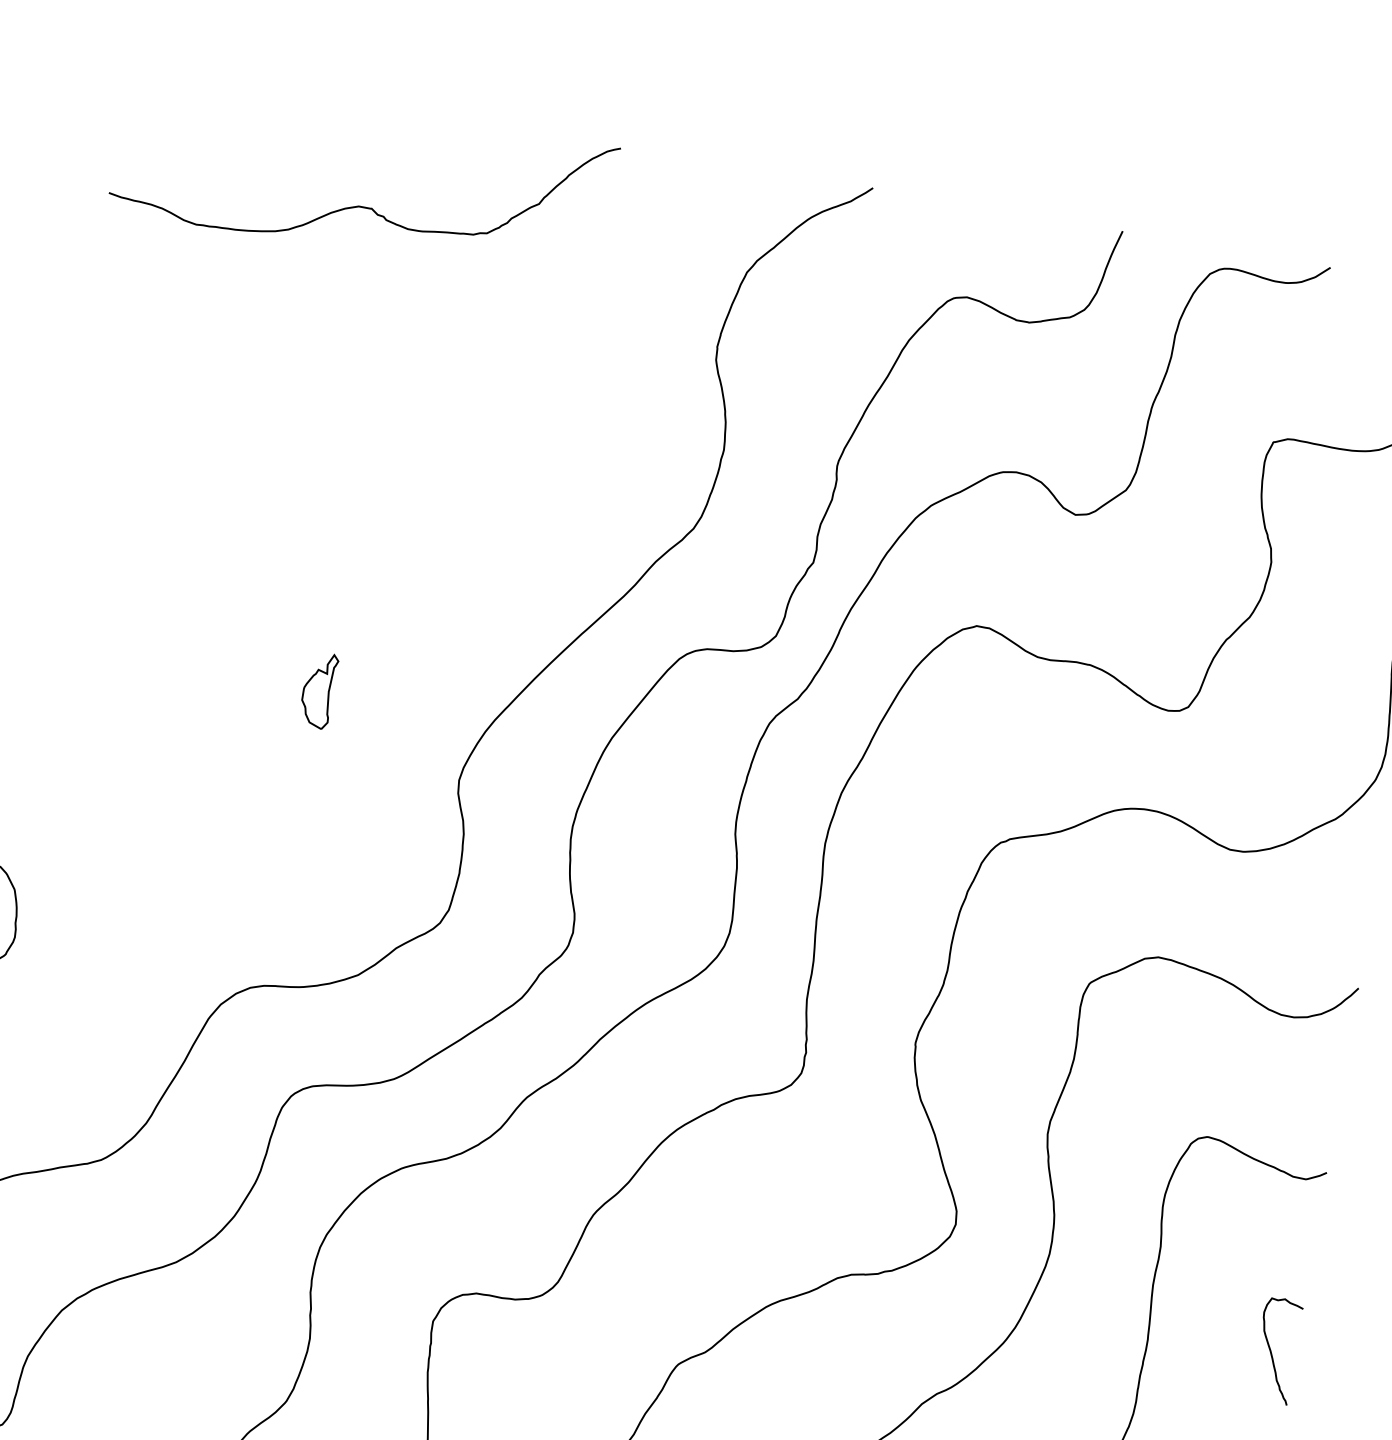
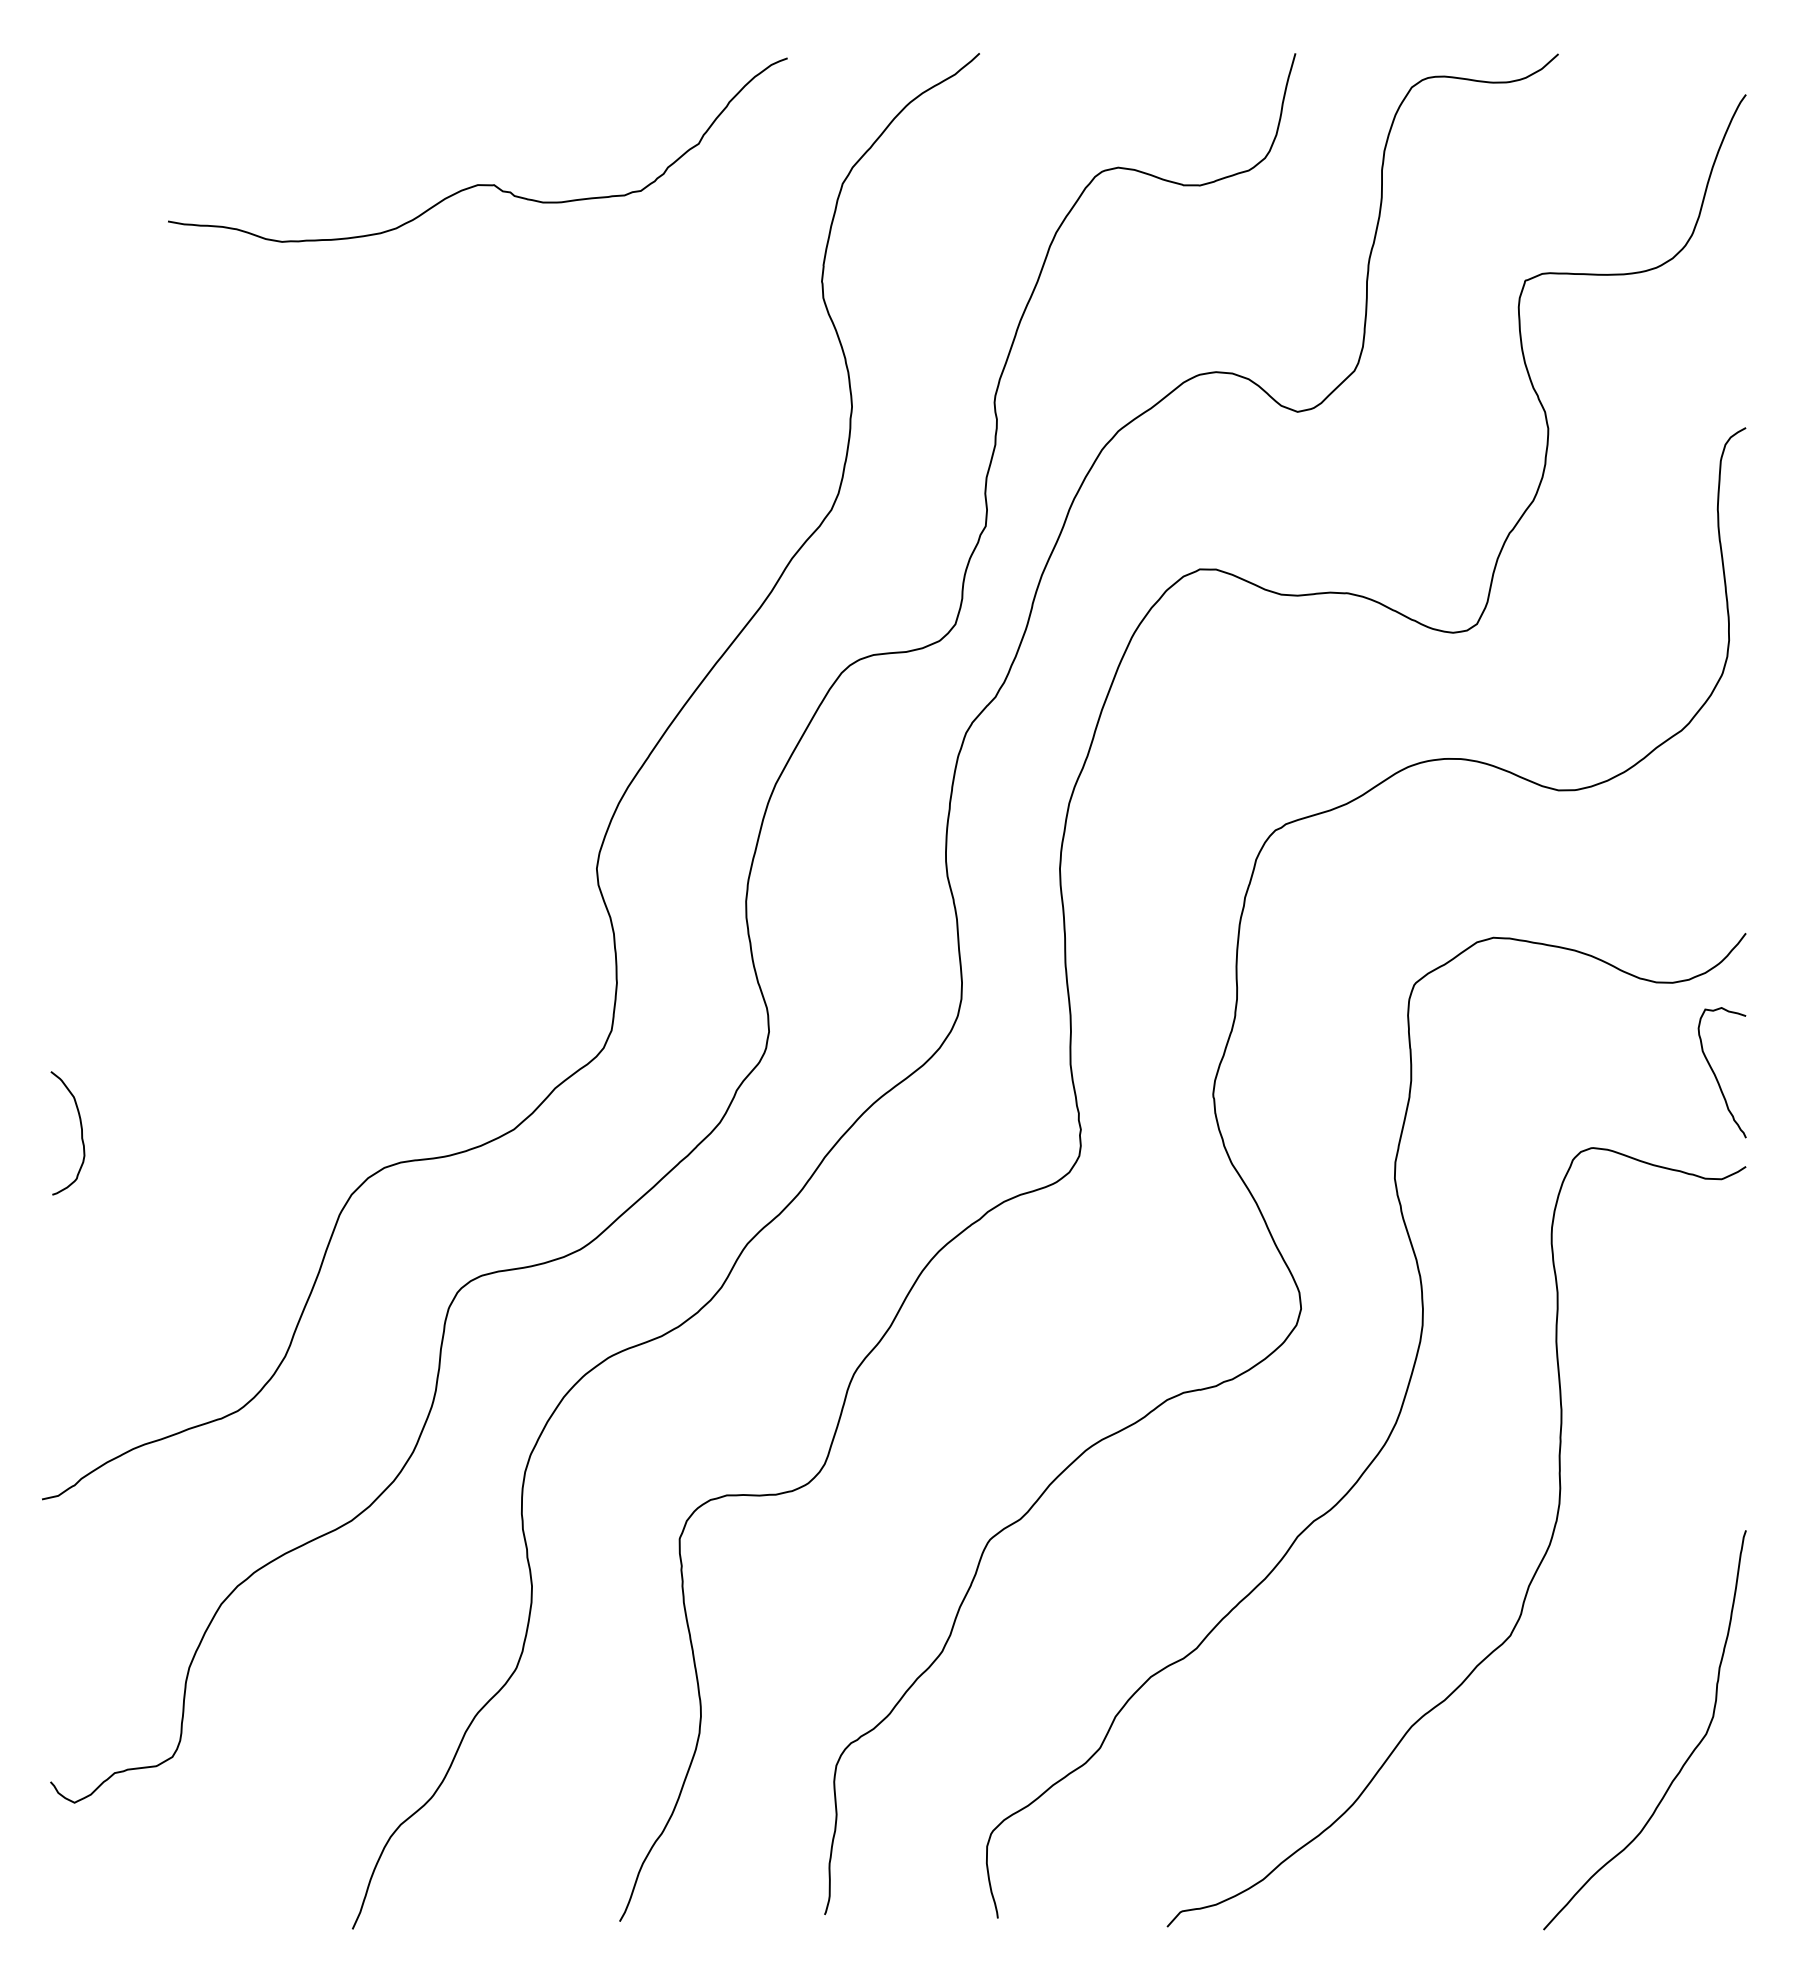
curve: (358, 205) -> (477, 184), moved
part: (318, 689) -> (404, 787), removed
curve: (1271, 1351) -> (1716, 1075), moved

